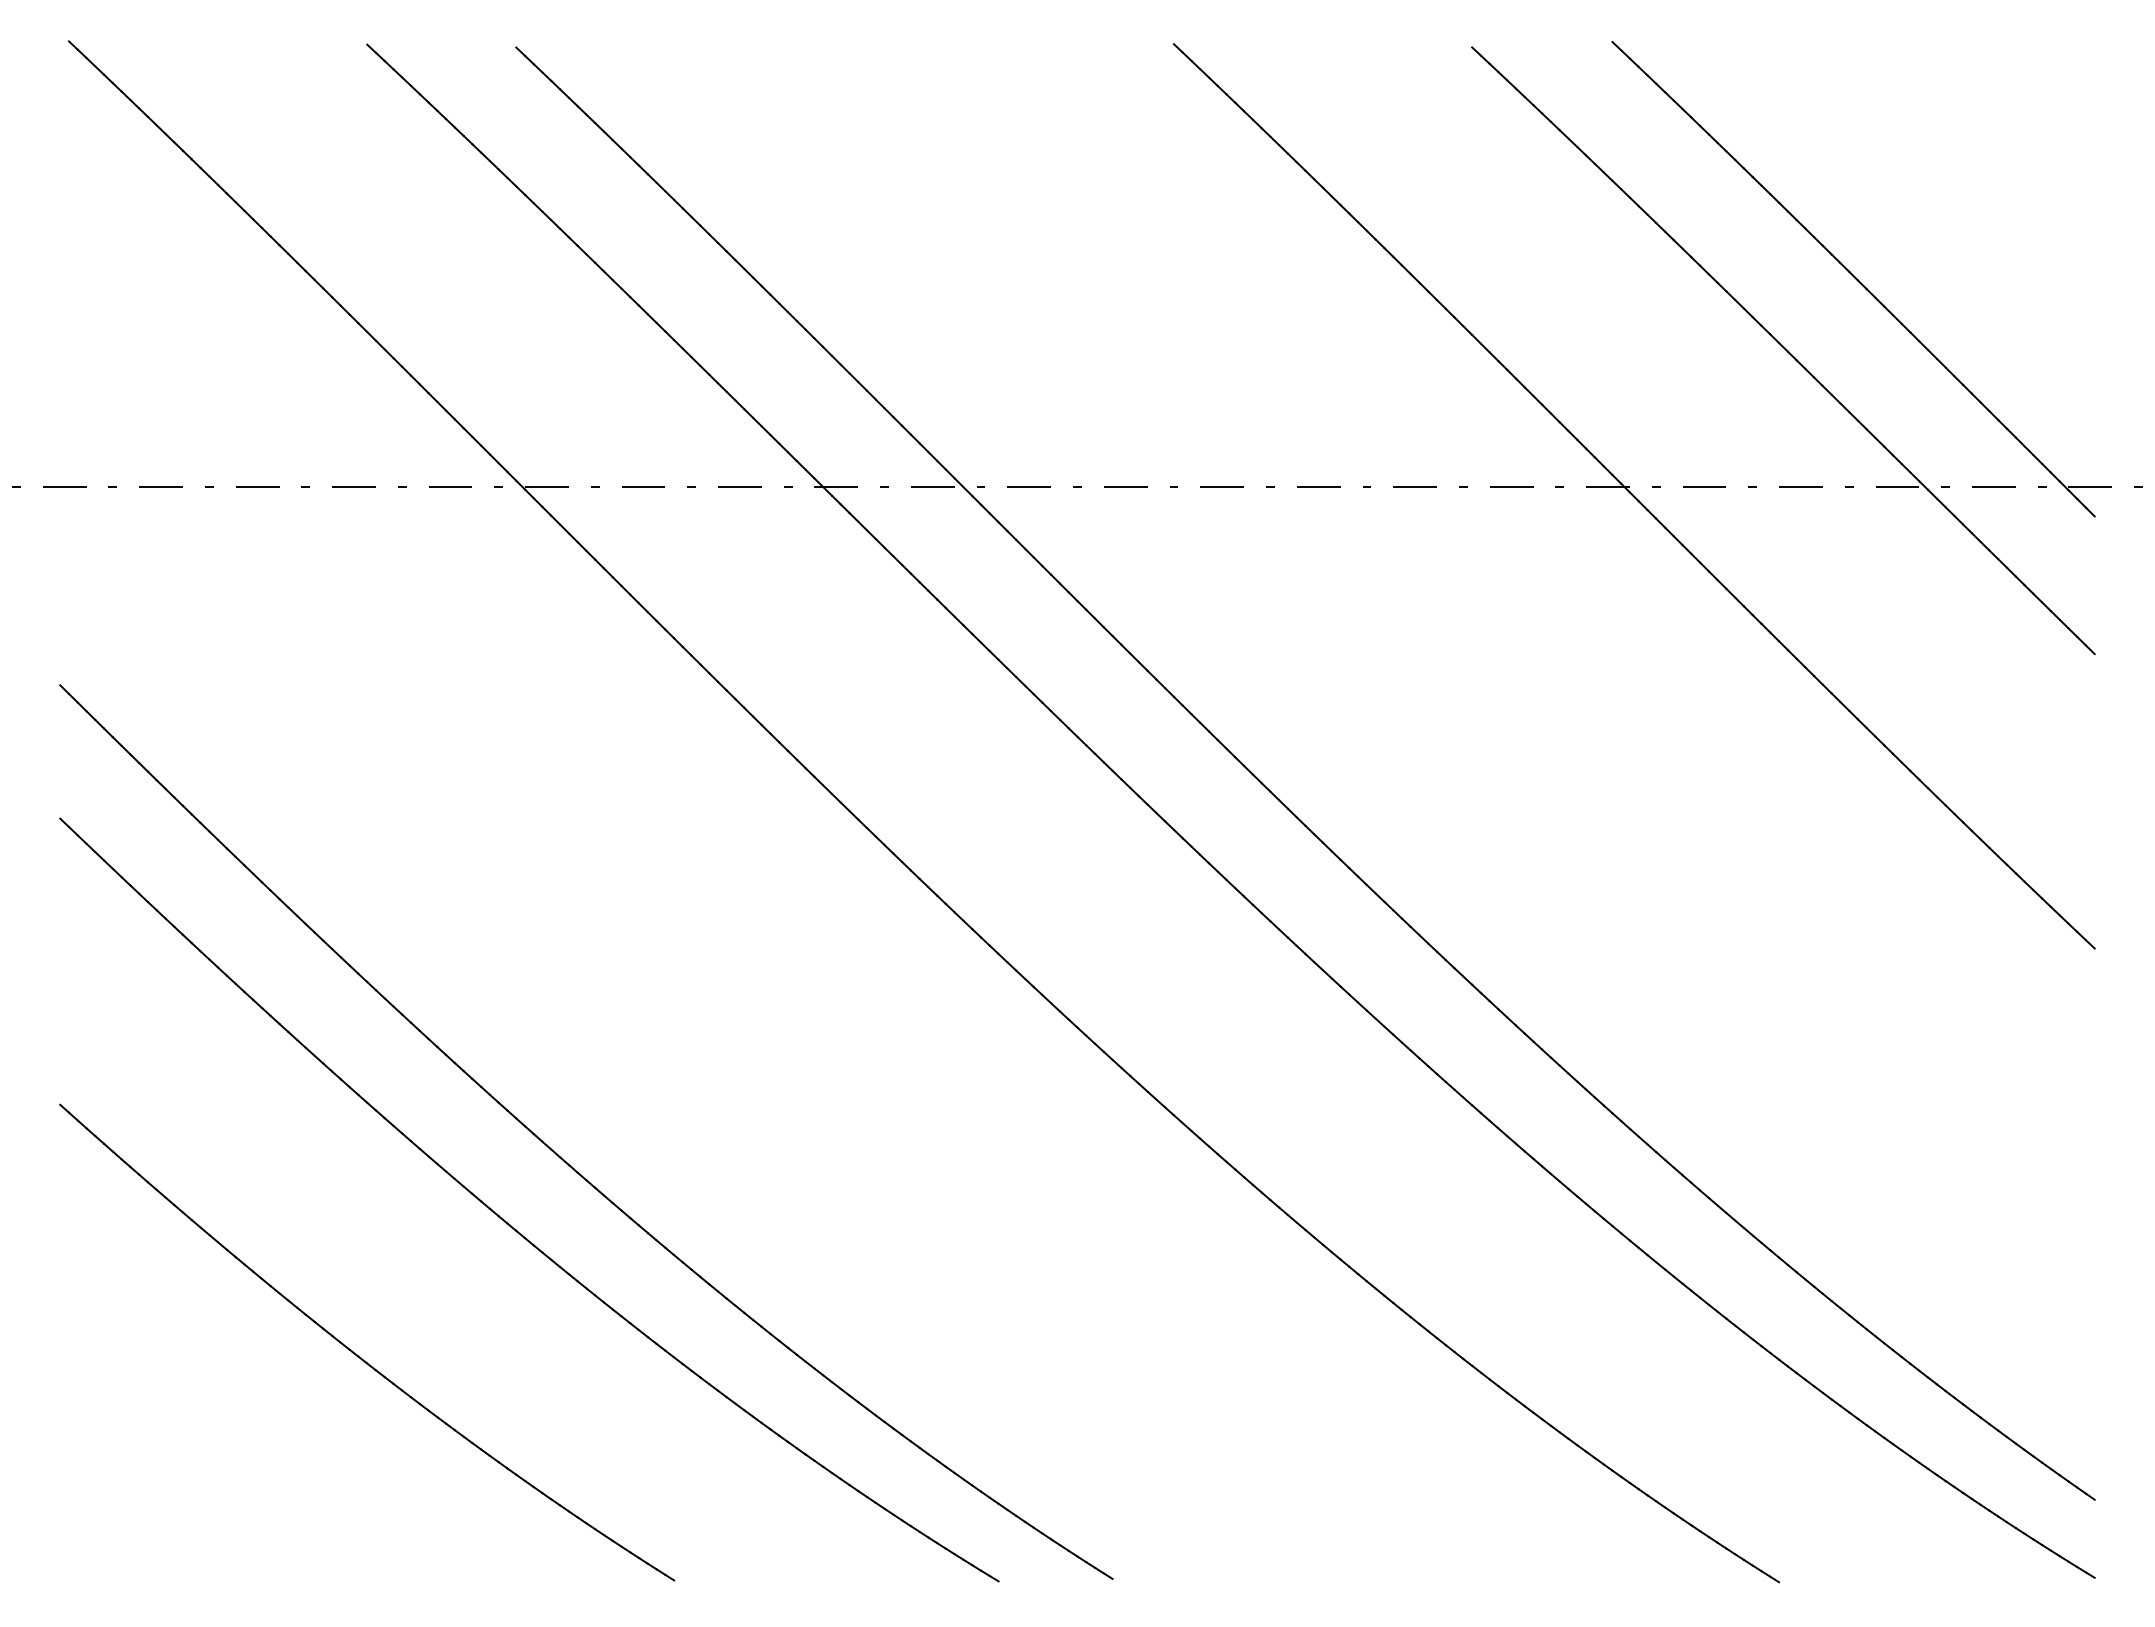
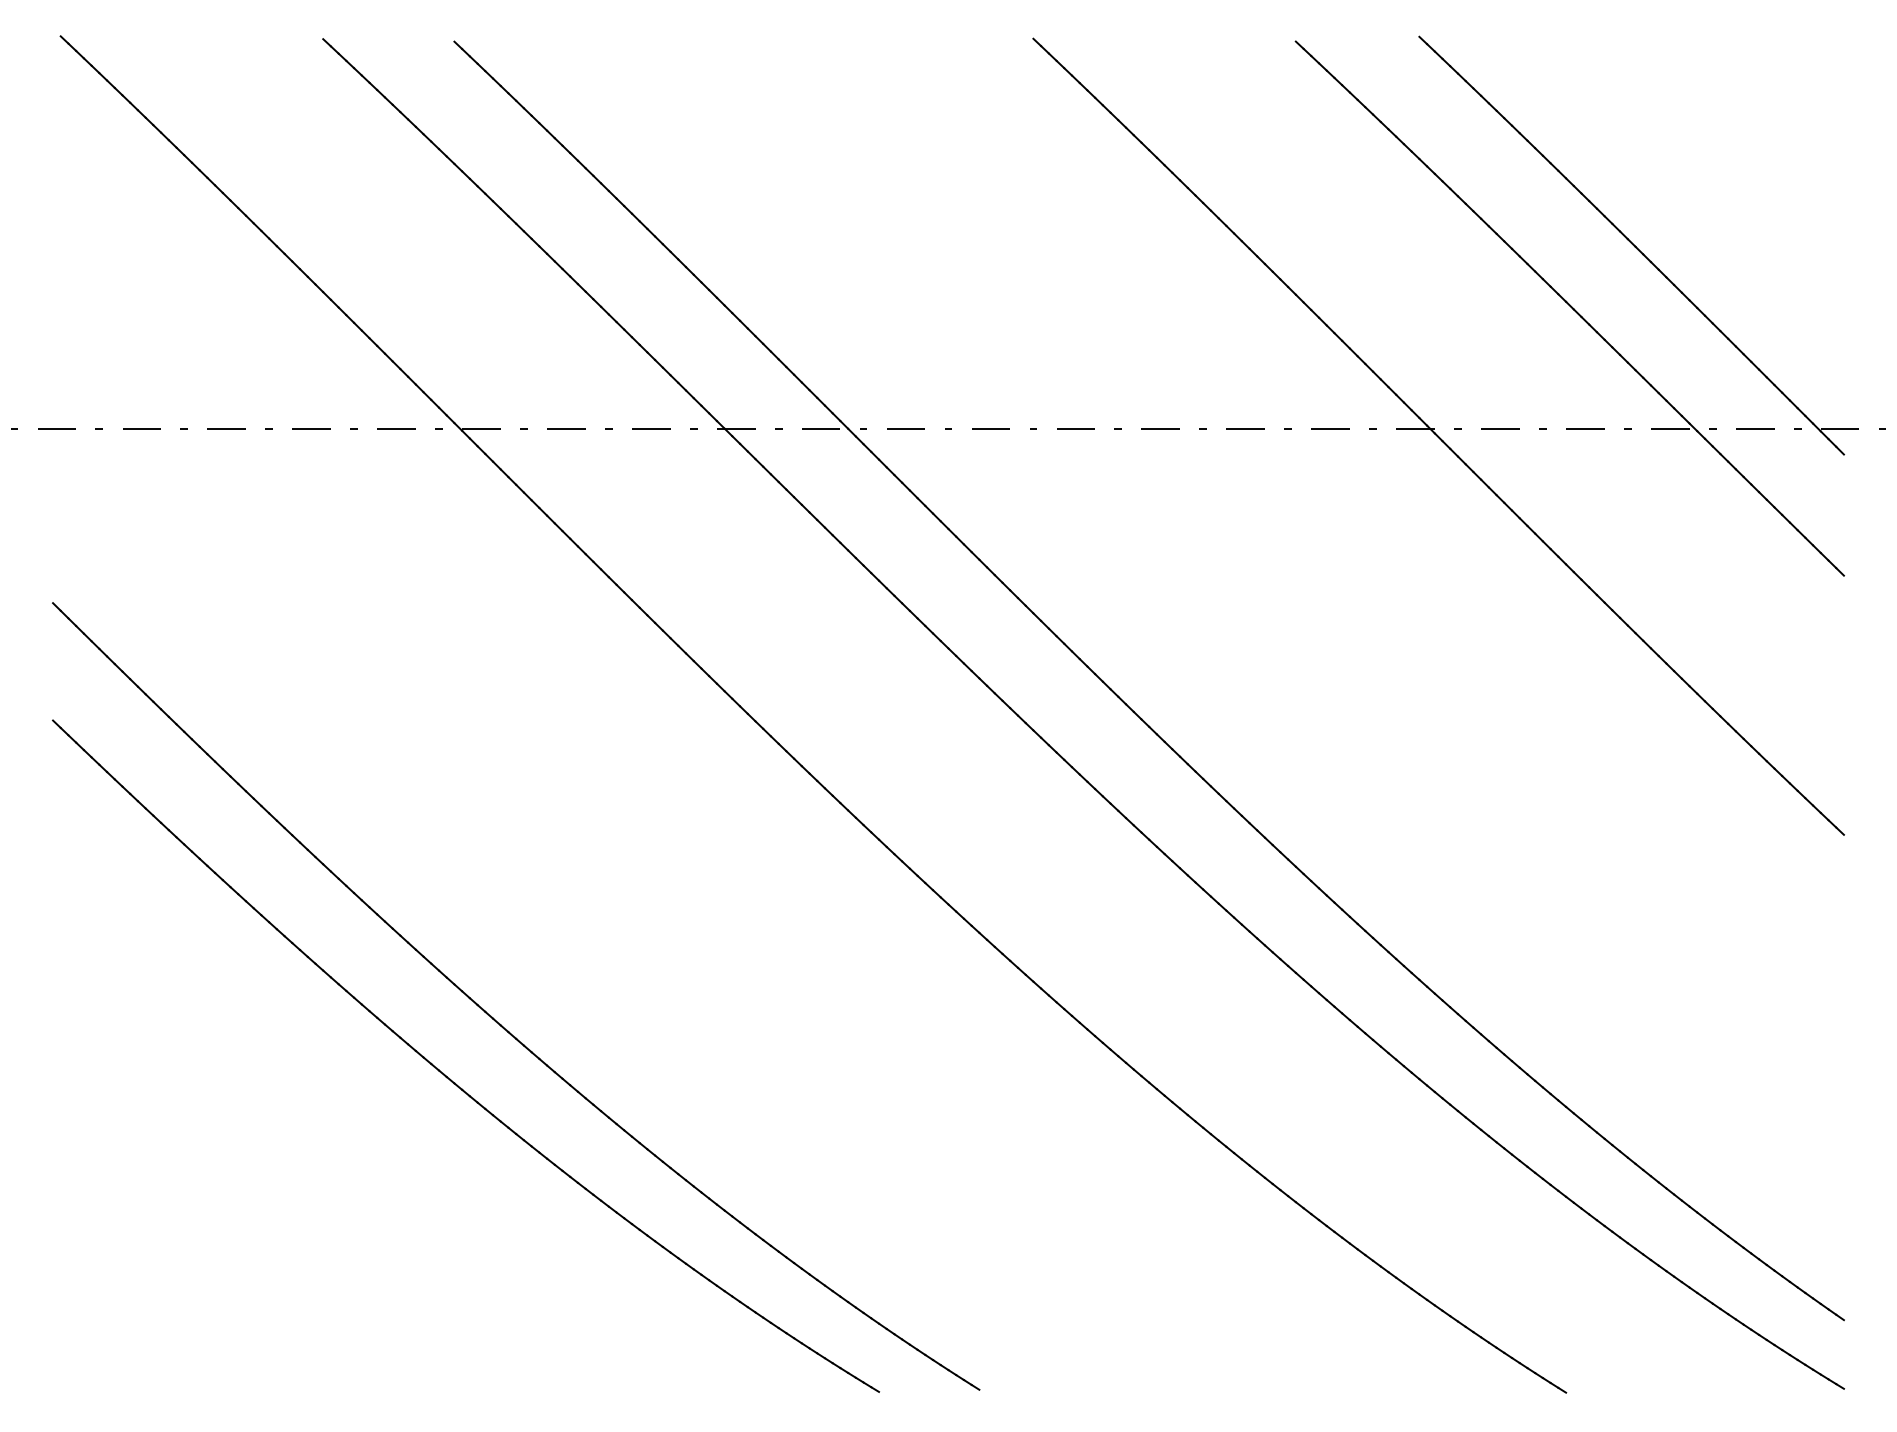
part: (356, 1353) -> (313, 1191), removed

